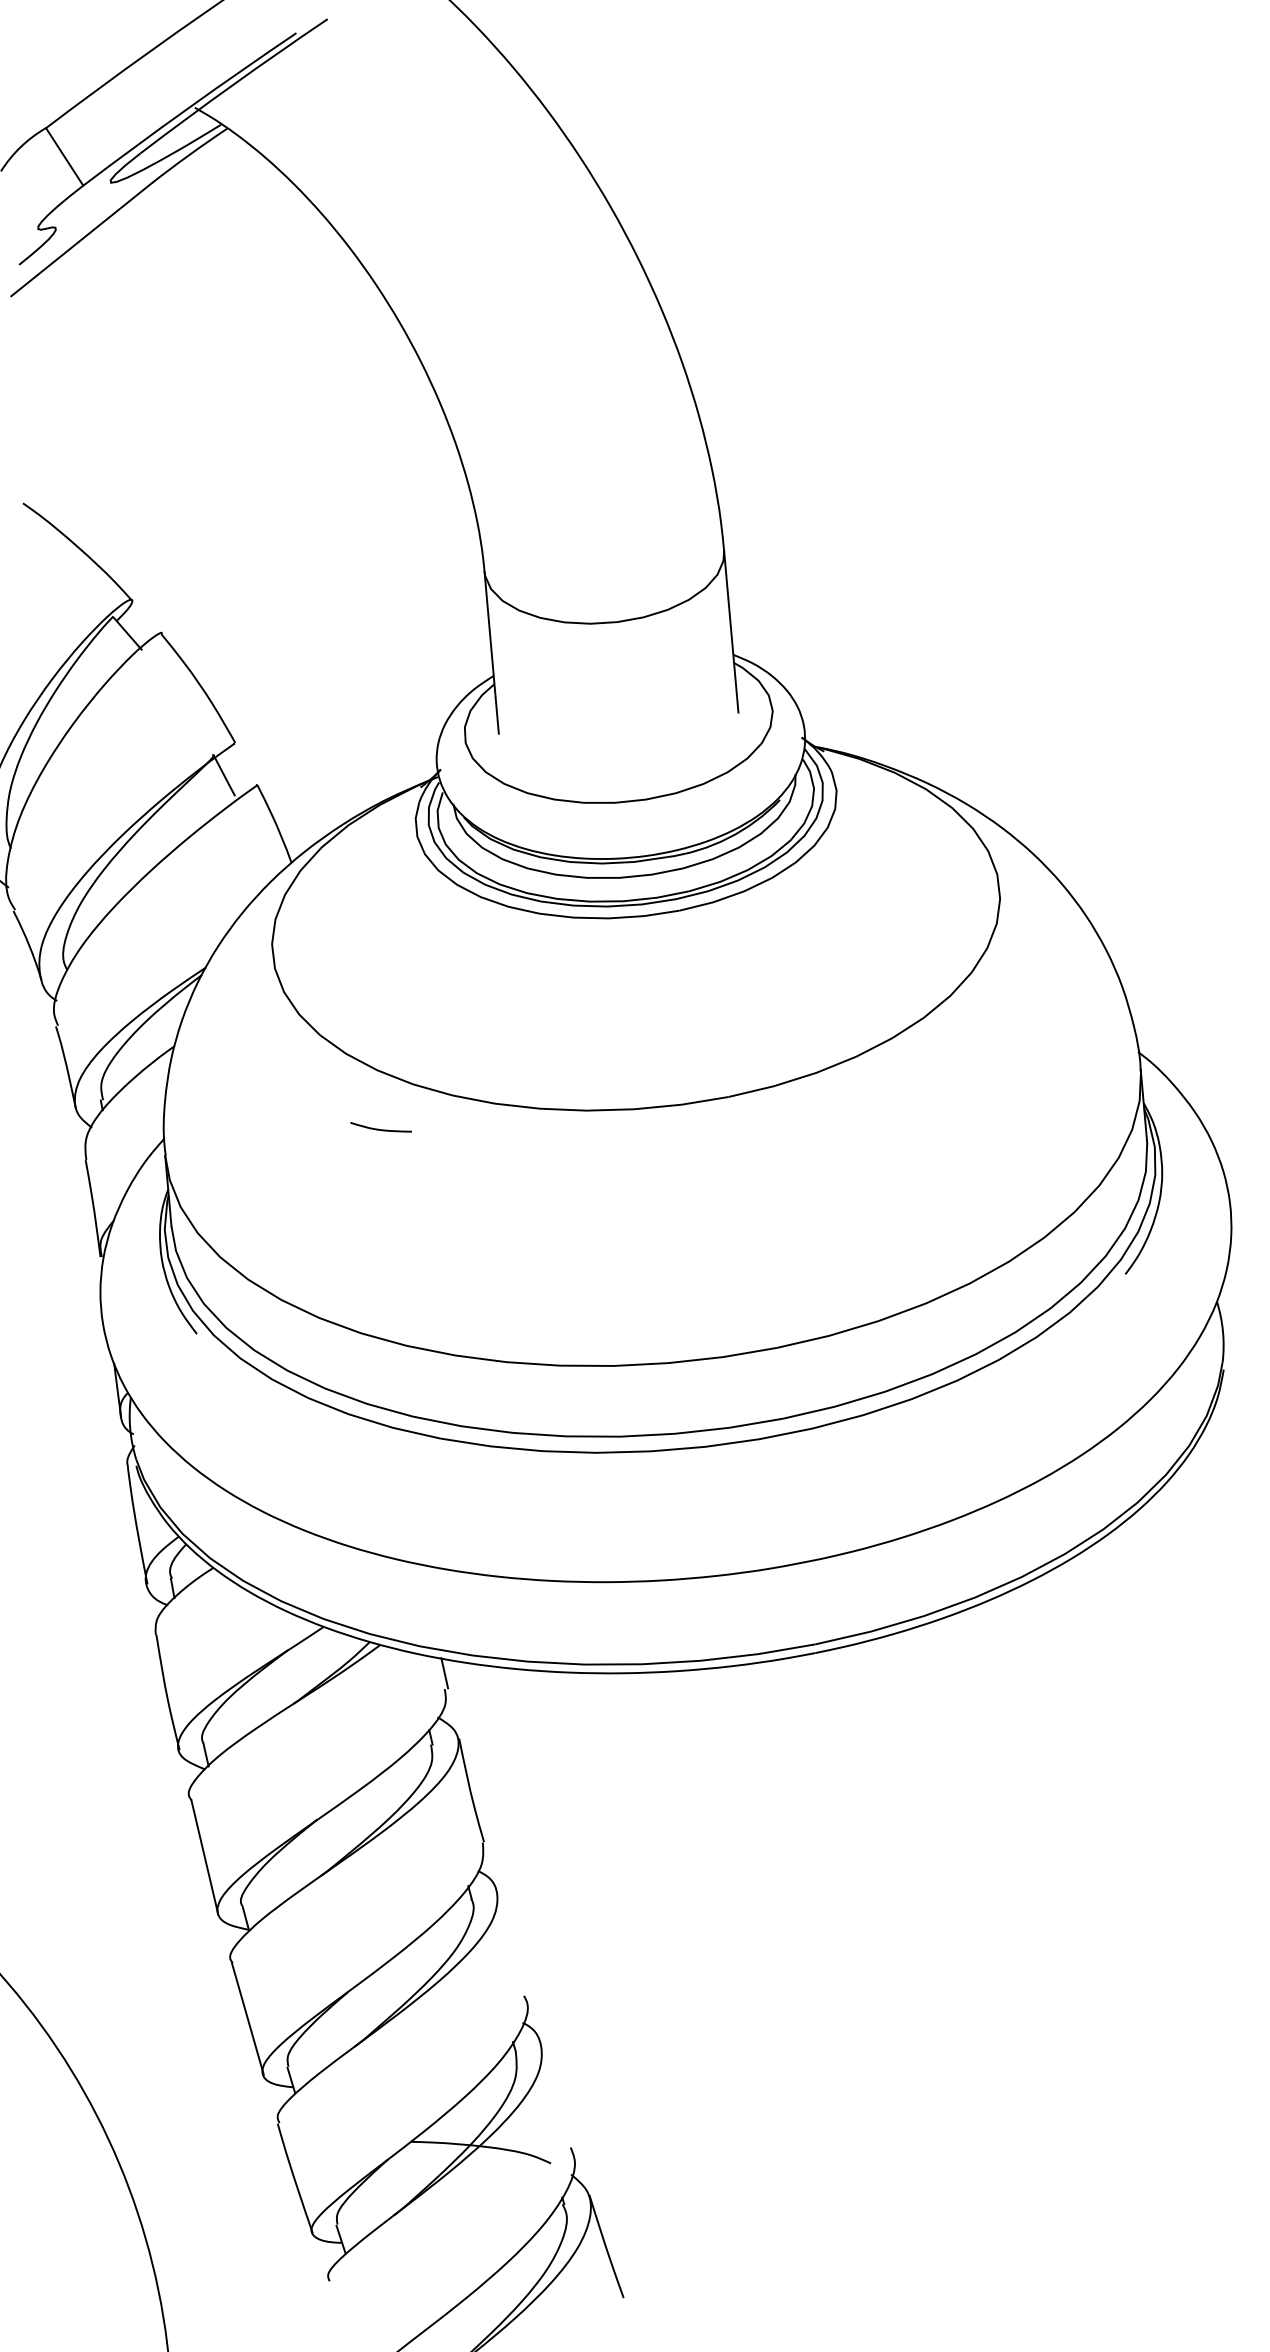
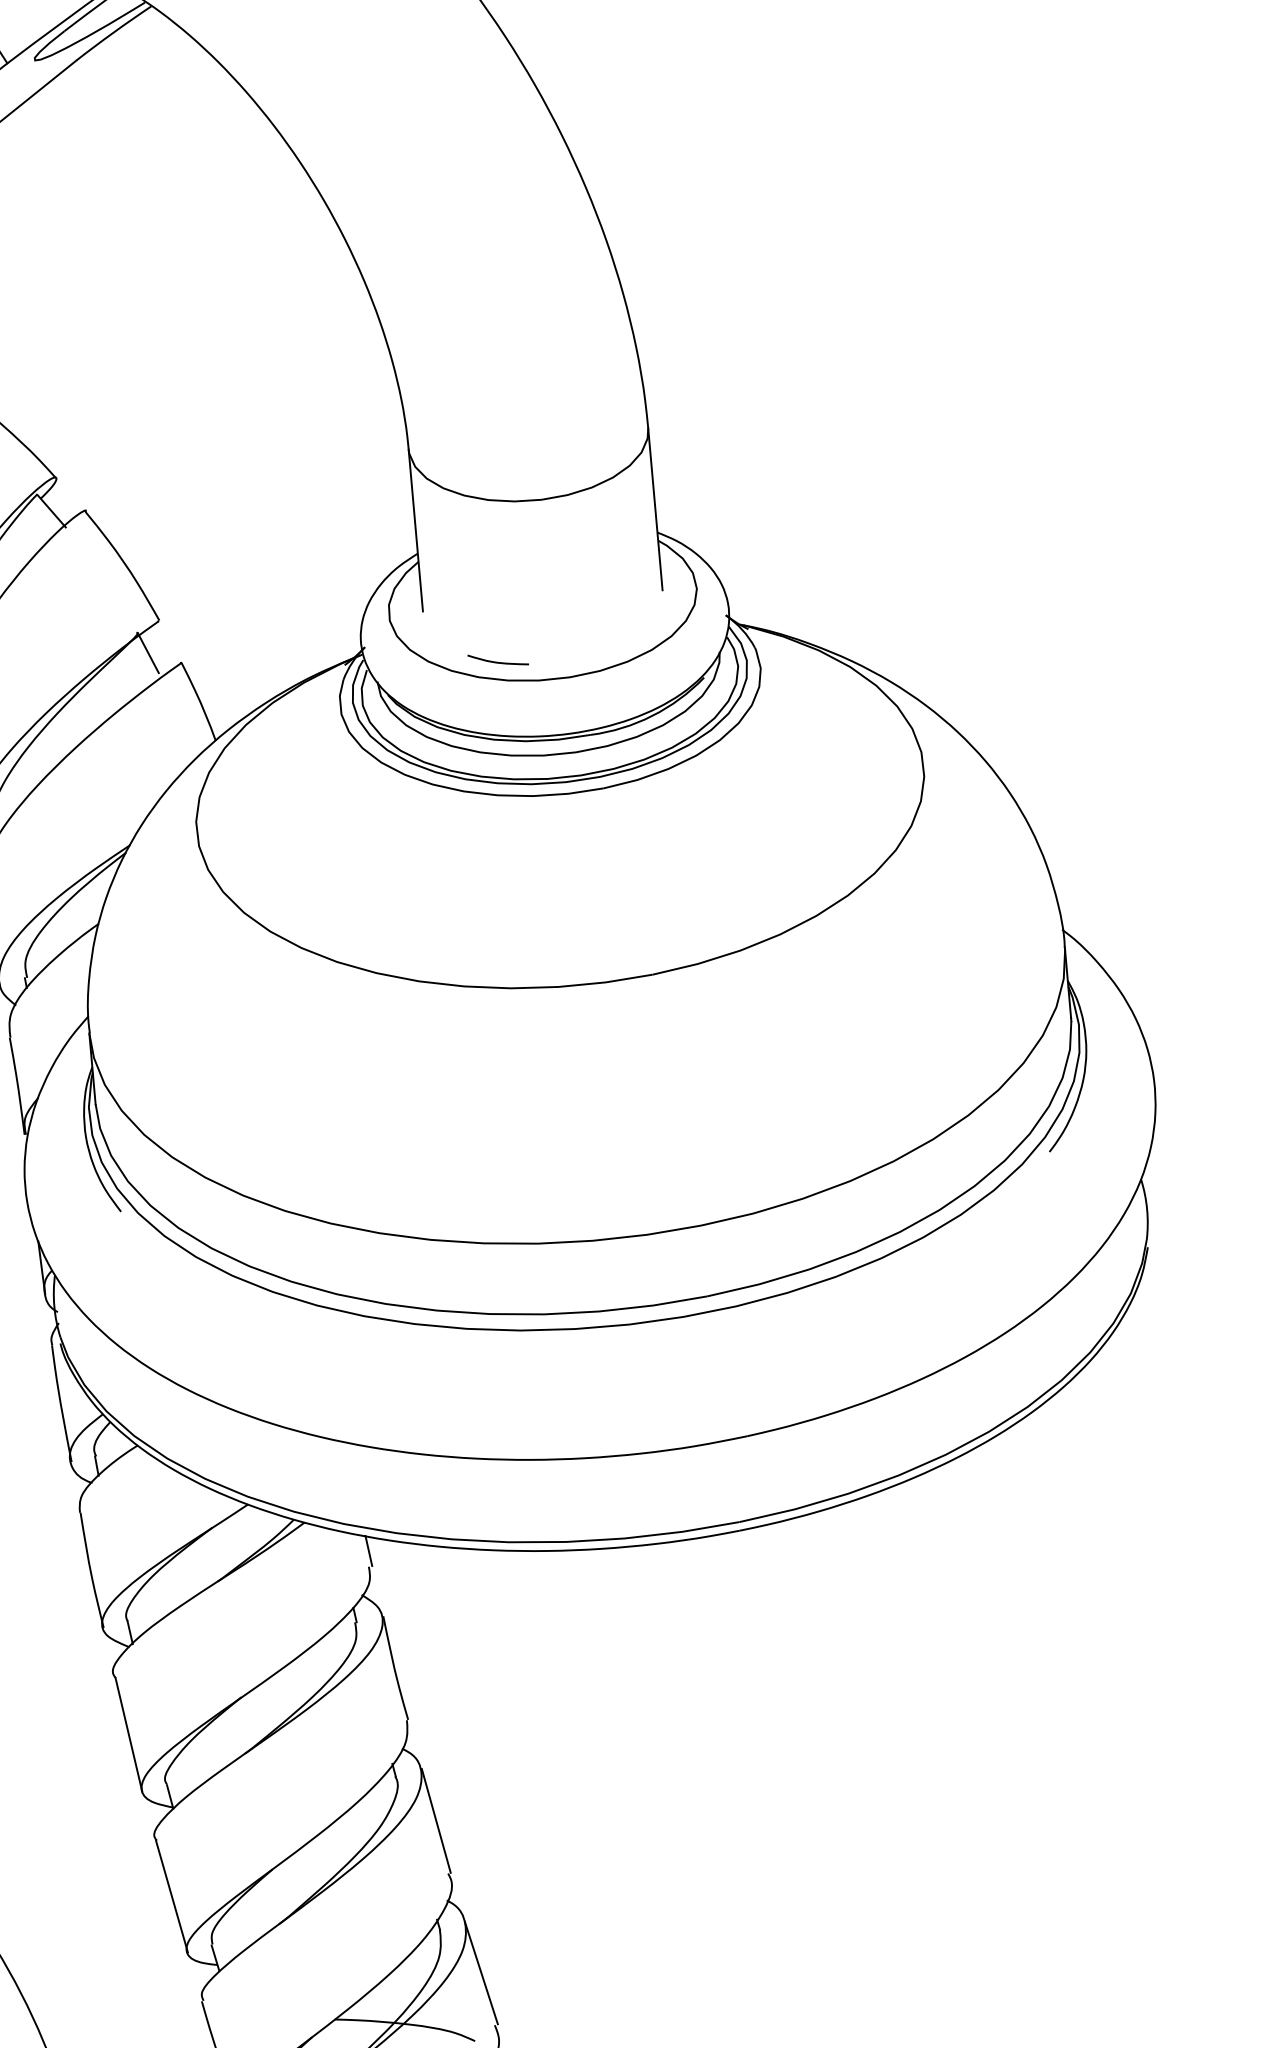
curve: (380, 1129) -> (497, 662), moved
line: (511, 1943) -> (435, 1821), added
line: (556, 2095) -> (480, 1973), added

